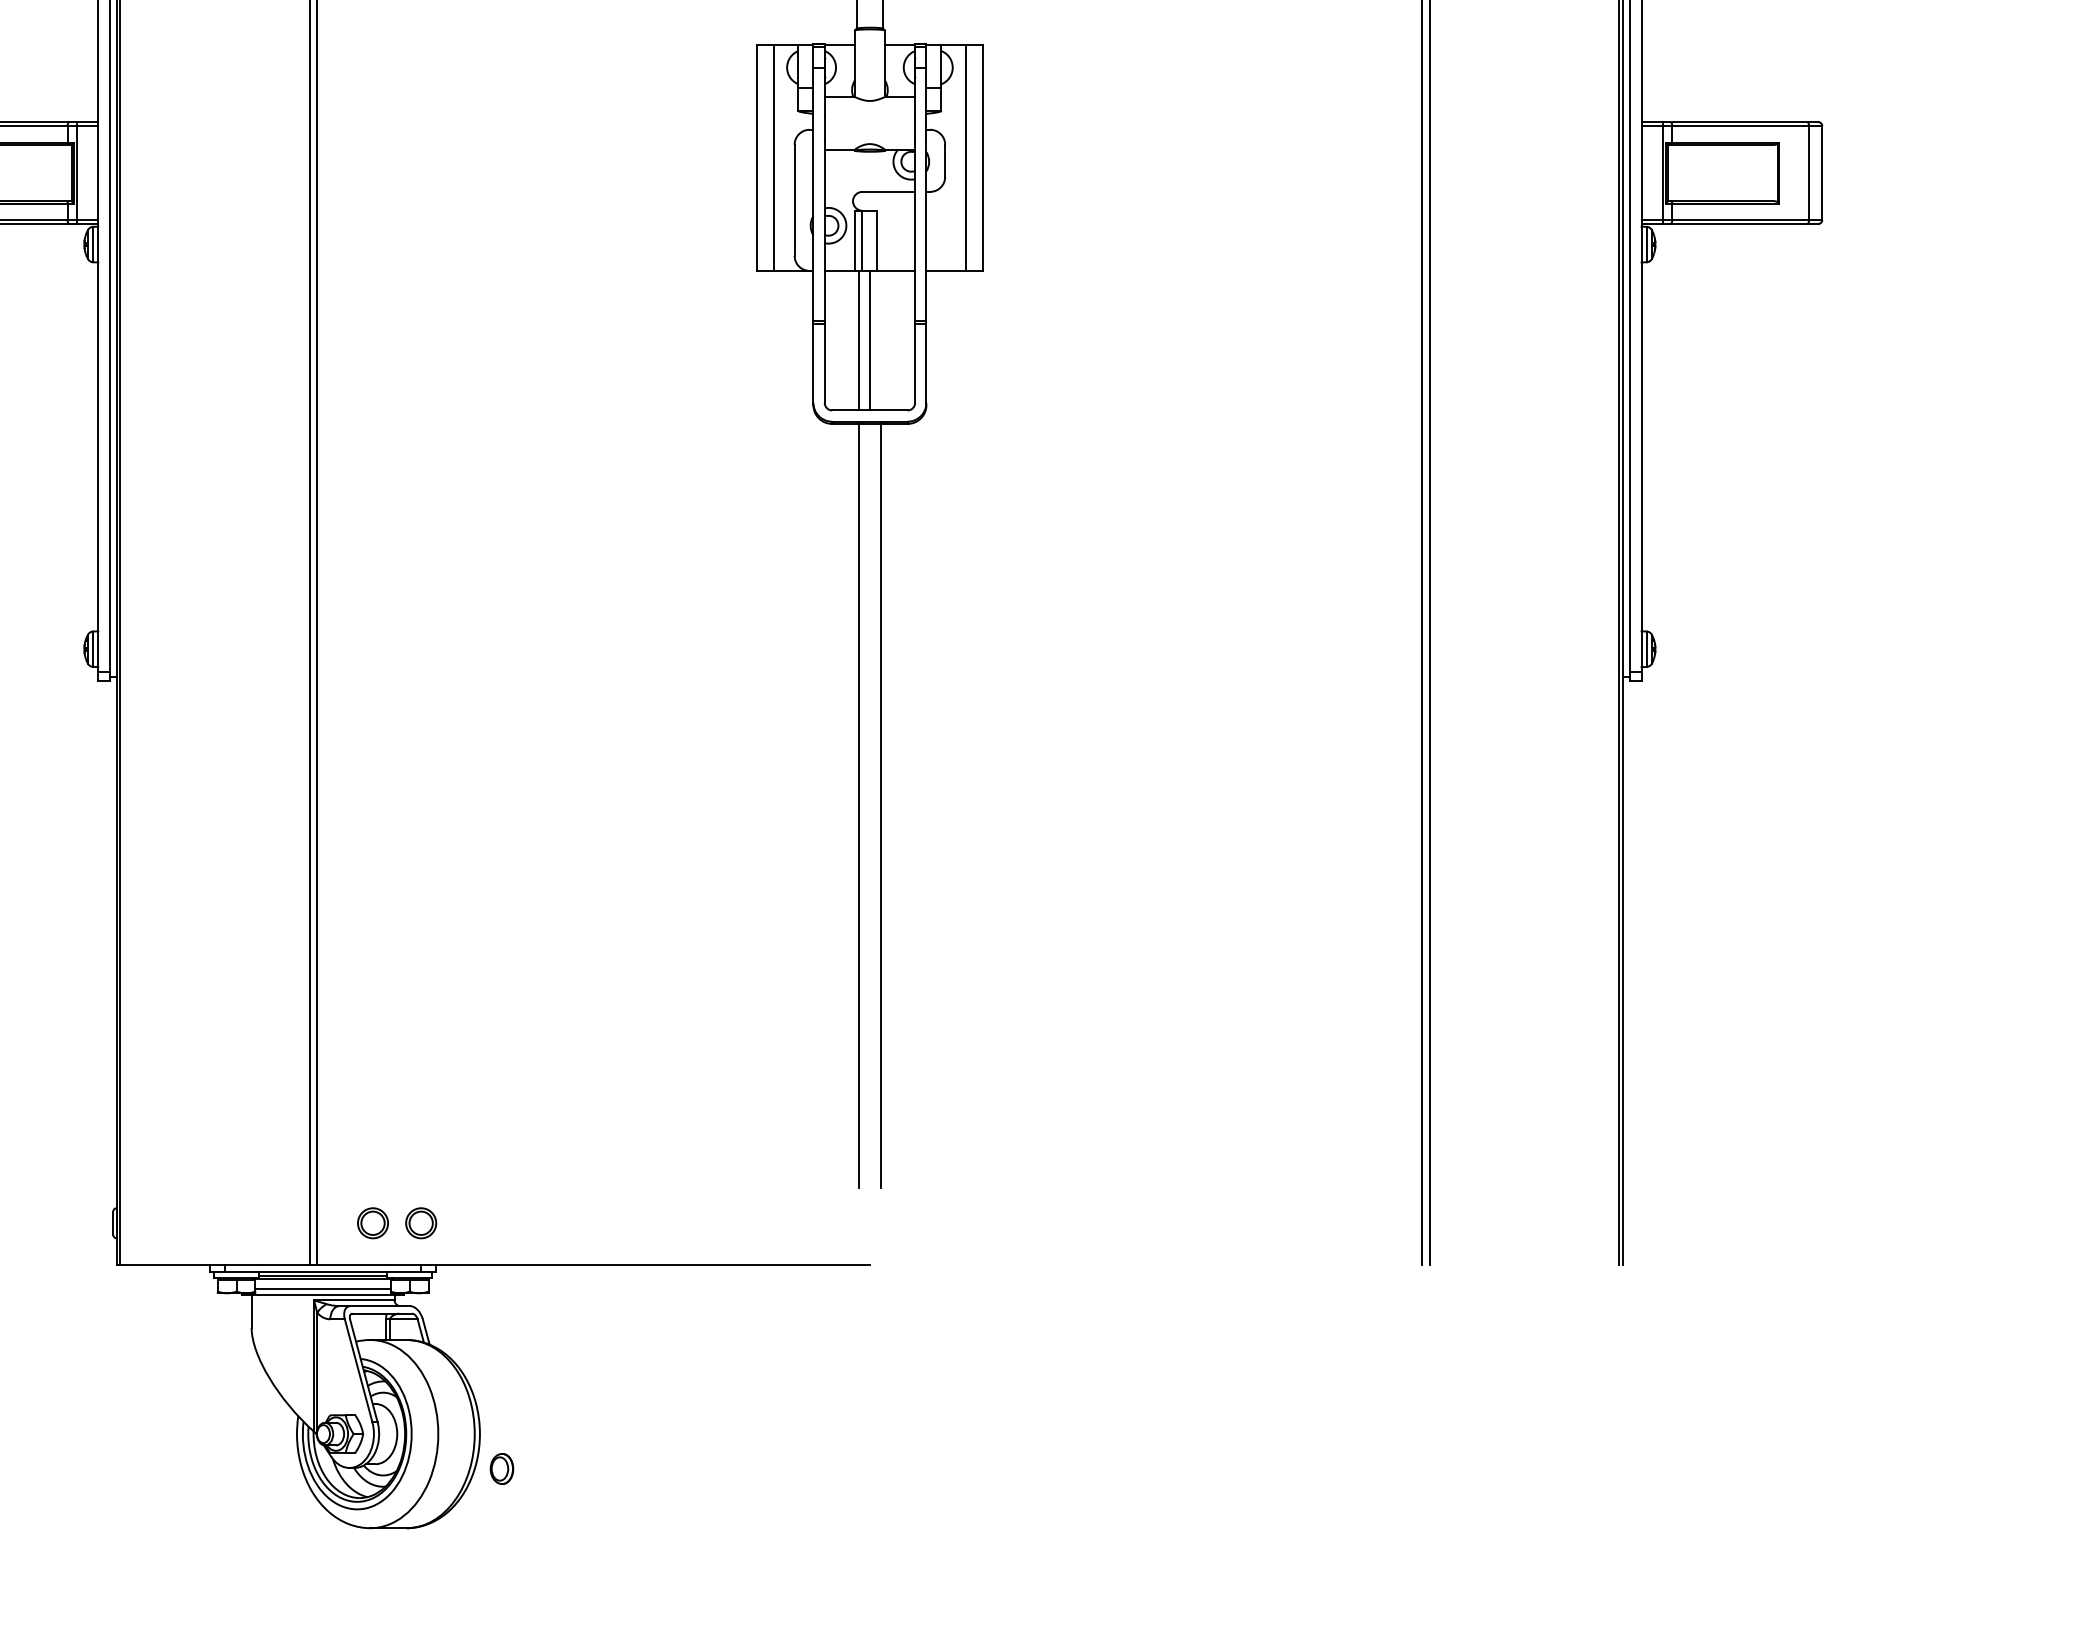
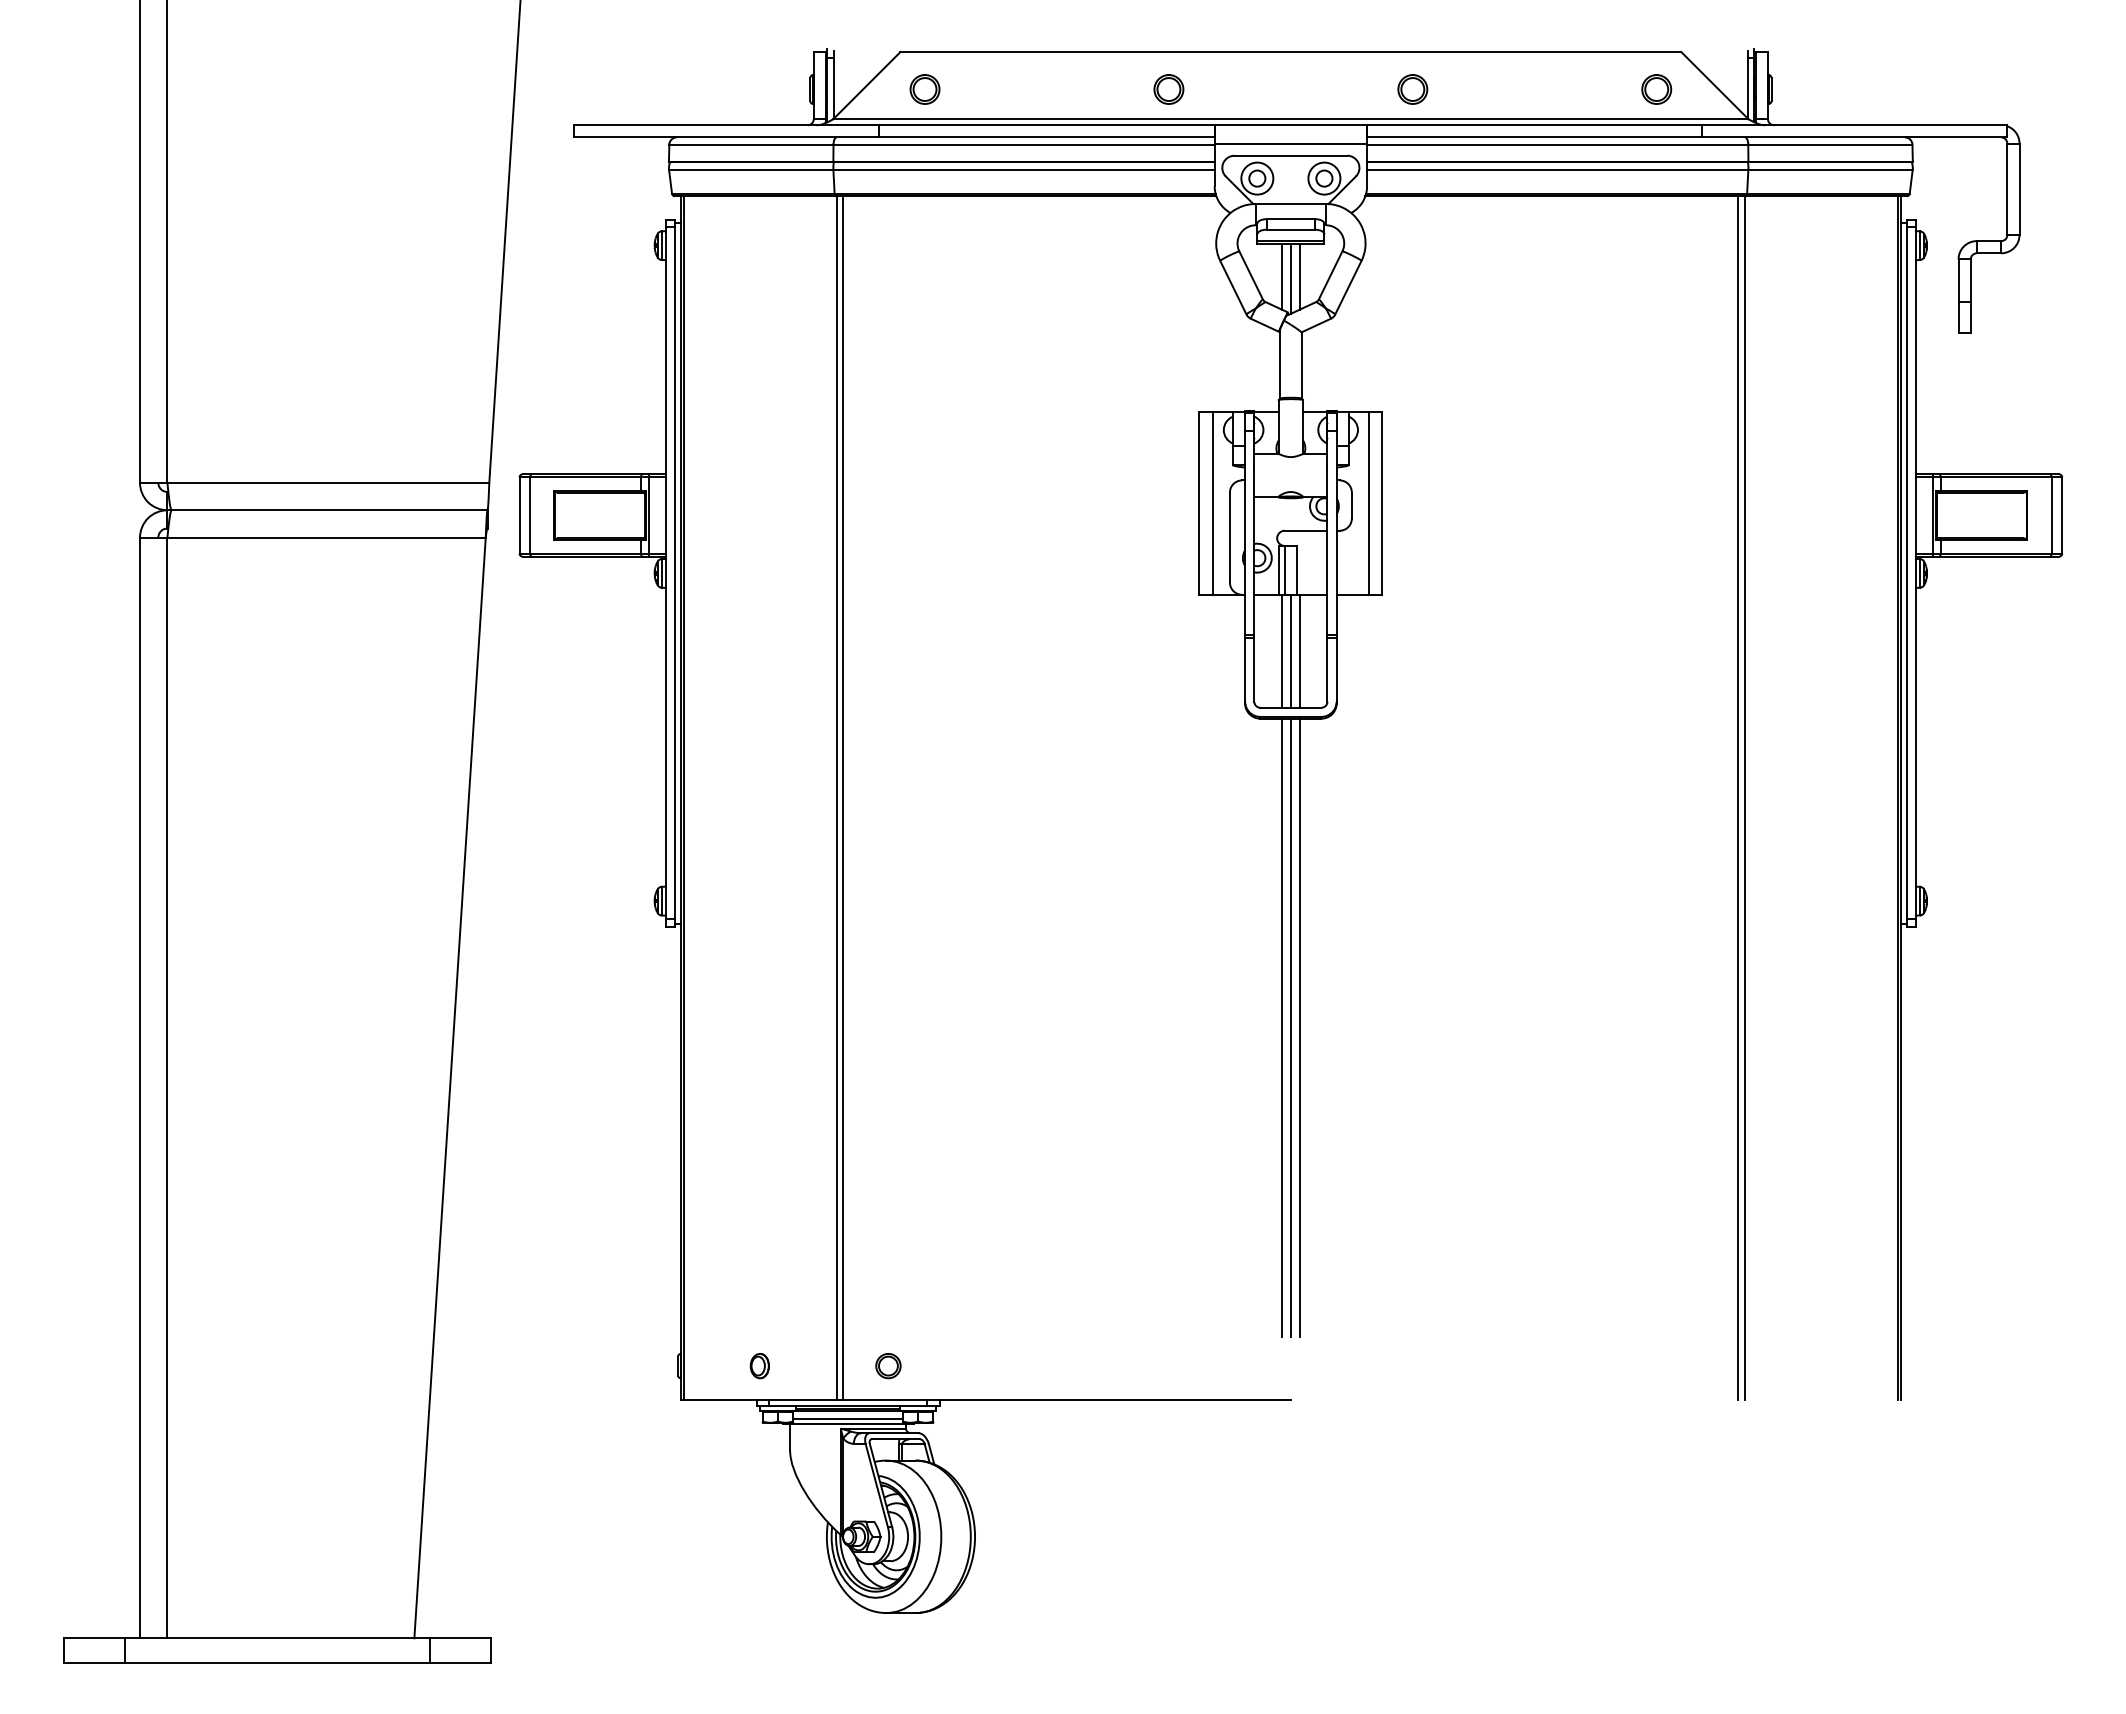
line: (881, 339) -> (1300, 650), added
line: (869, 805) -> (1290, 1027), added
part: (421, 1223) -> (927, 1366), removed
part: (501, 1469) -> (759, 1366), moved

